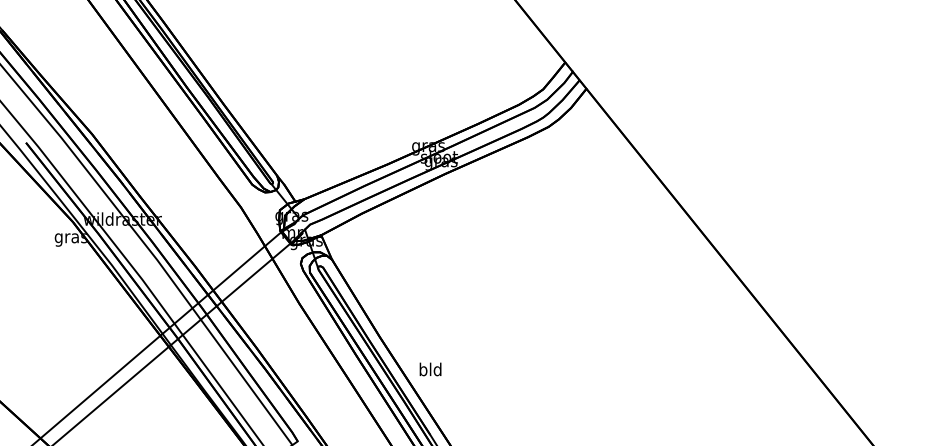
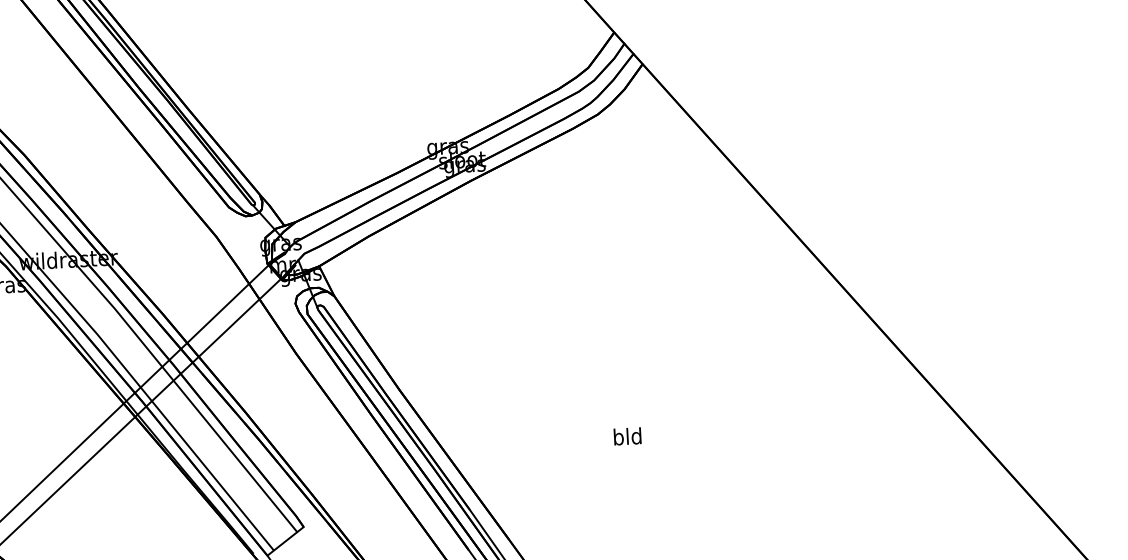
text: (430, 369) -> (627, 436), moved

